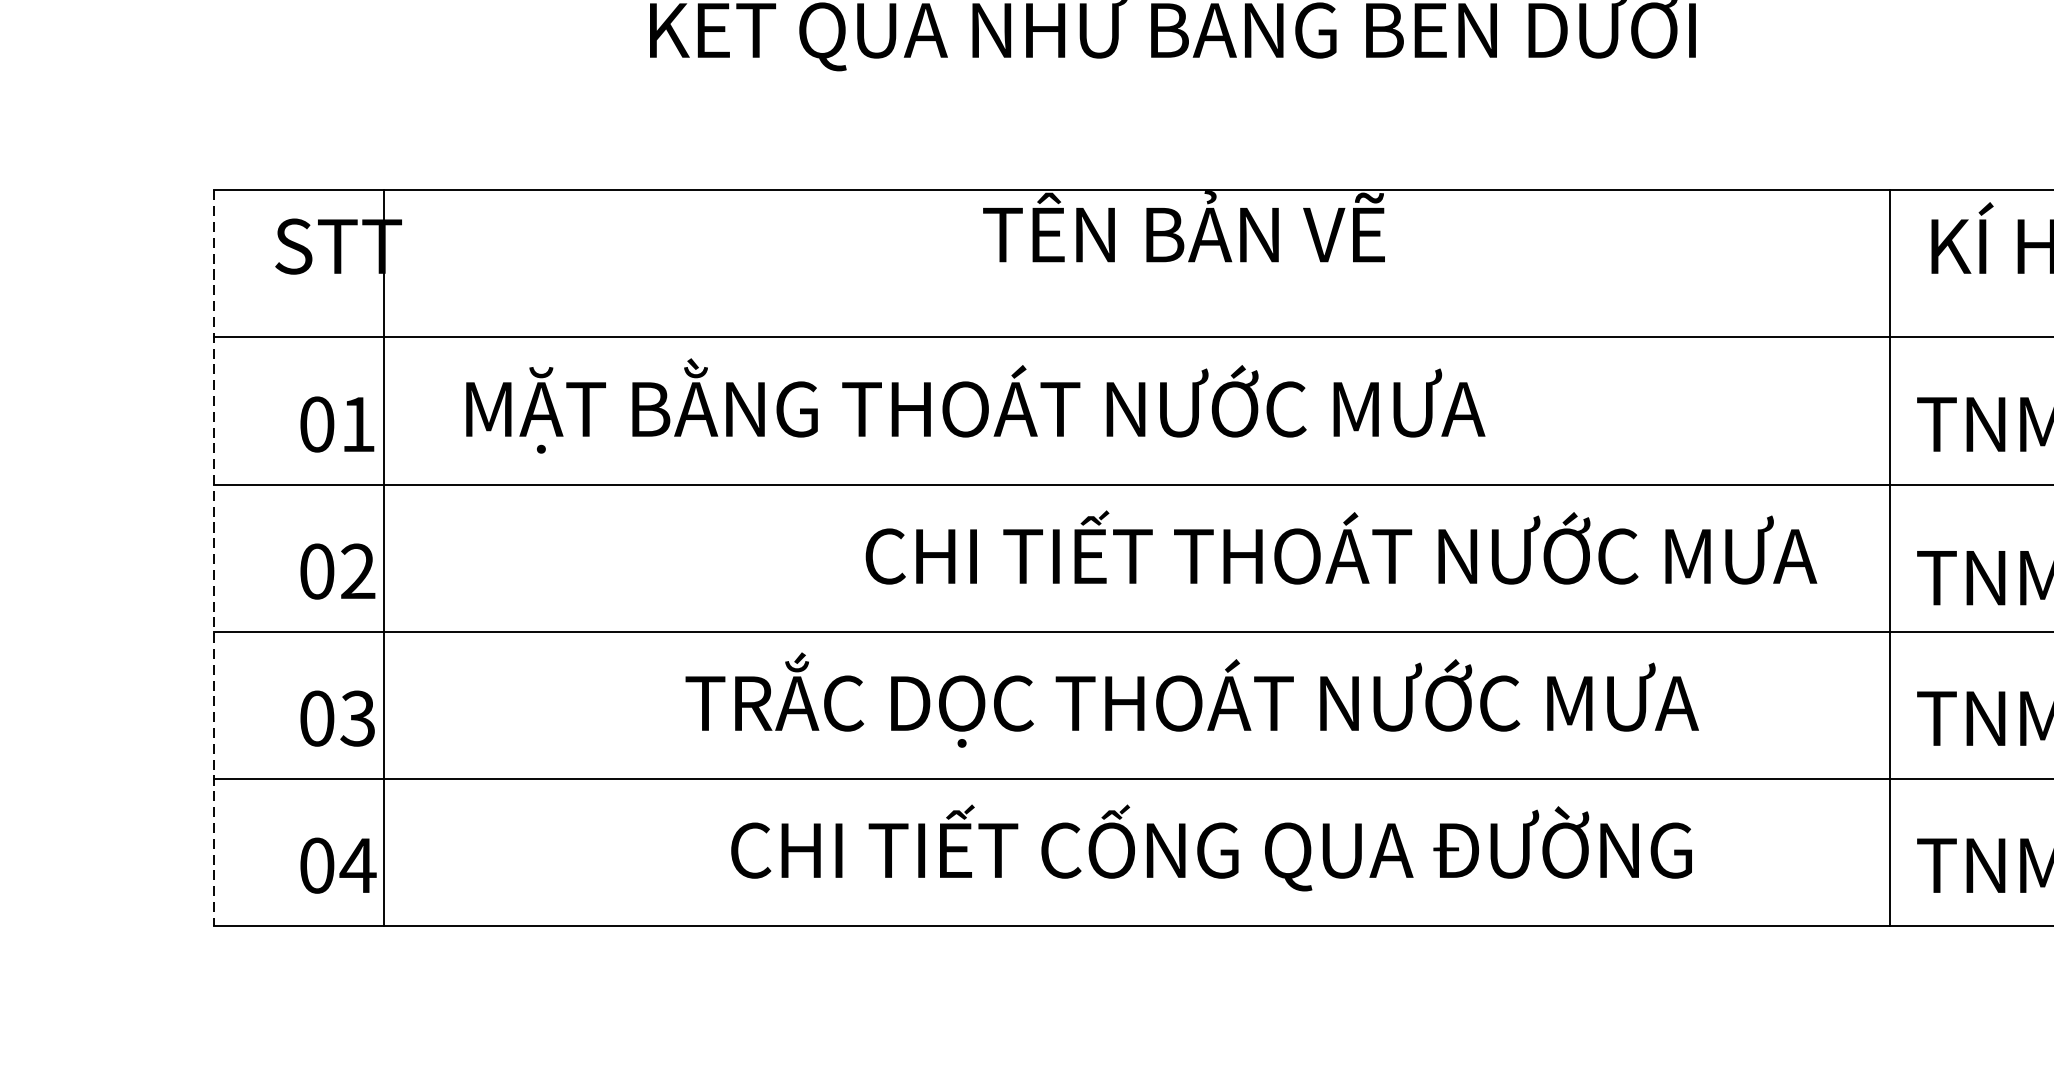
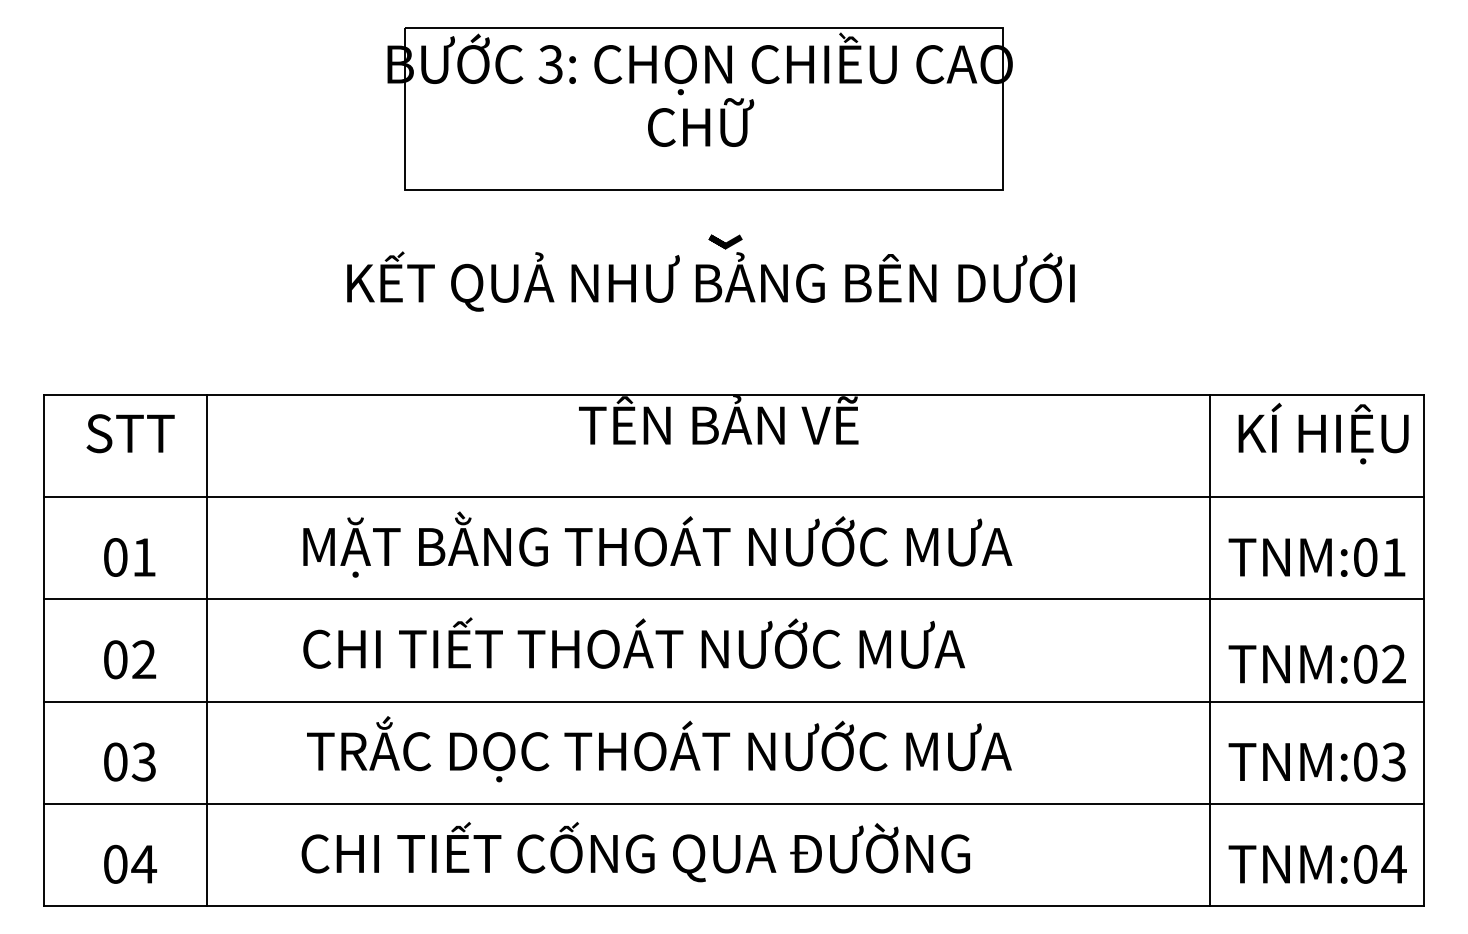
text: (975, 405) -> (657, 544), moved
text: (1340, 546) -> (633, 642), moved
line: (214, 558) -> (44, 650), dashed -> solid
line: (383, 558) -> (206, 650), moved
text: (1192, 700) -> (659, 749), moved
text: (1211, 848) -> (635, 852), moved

